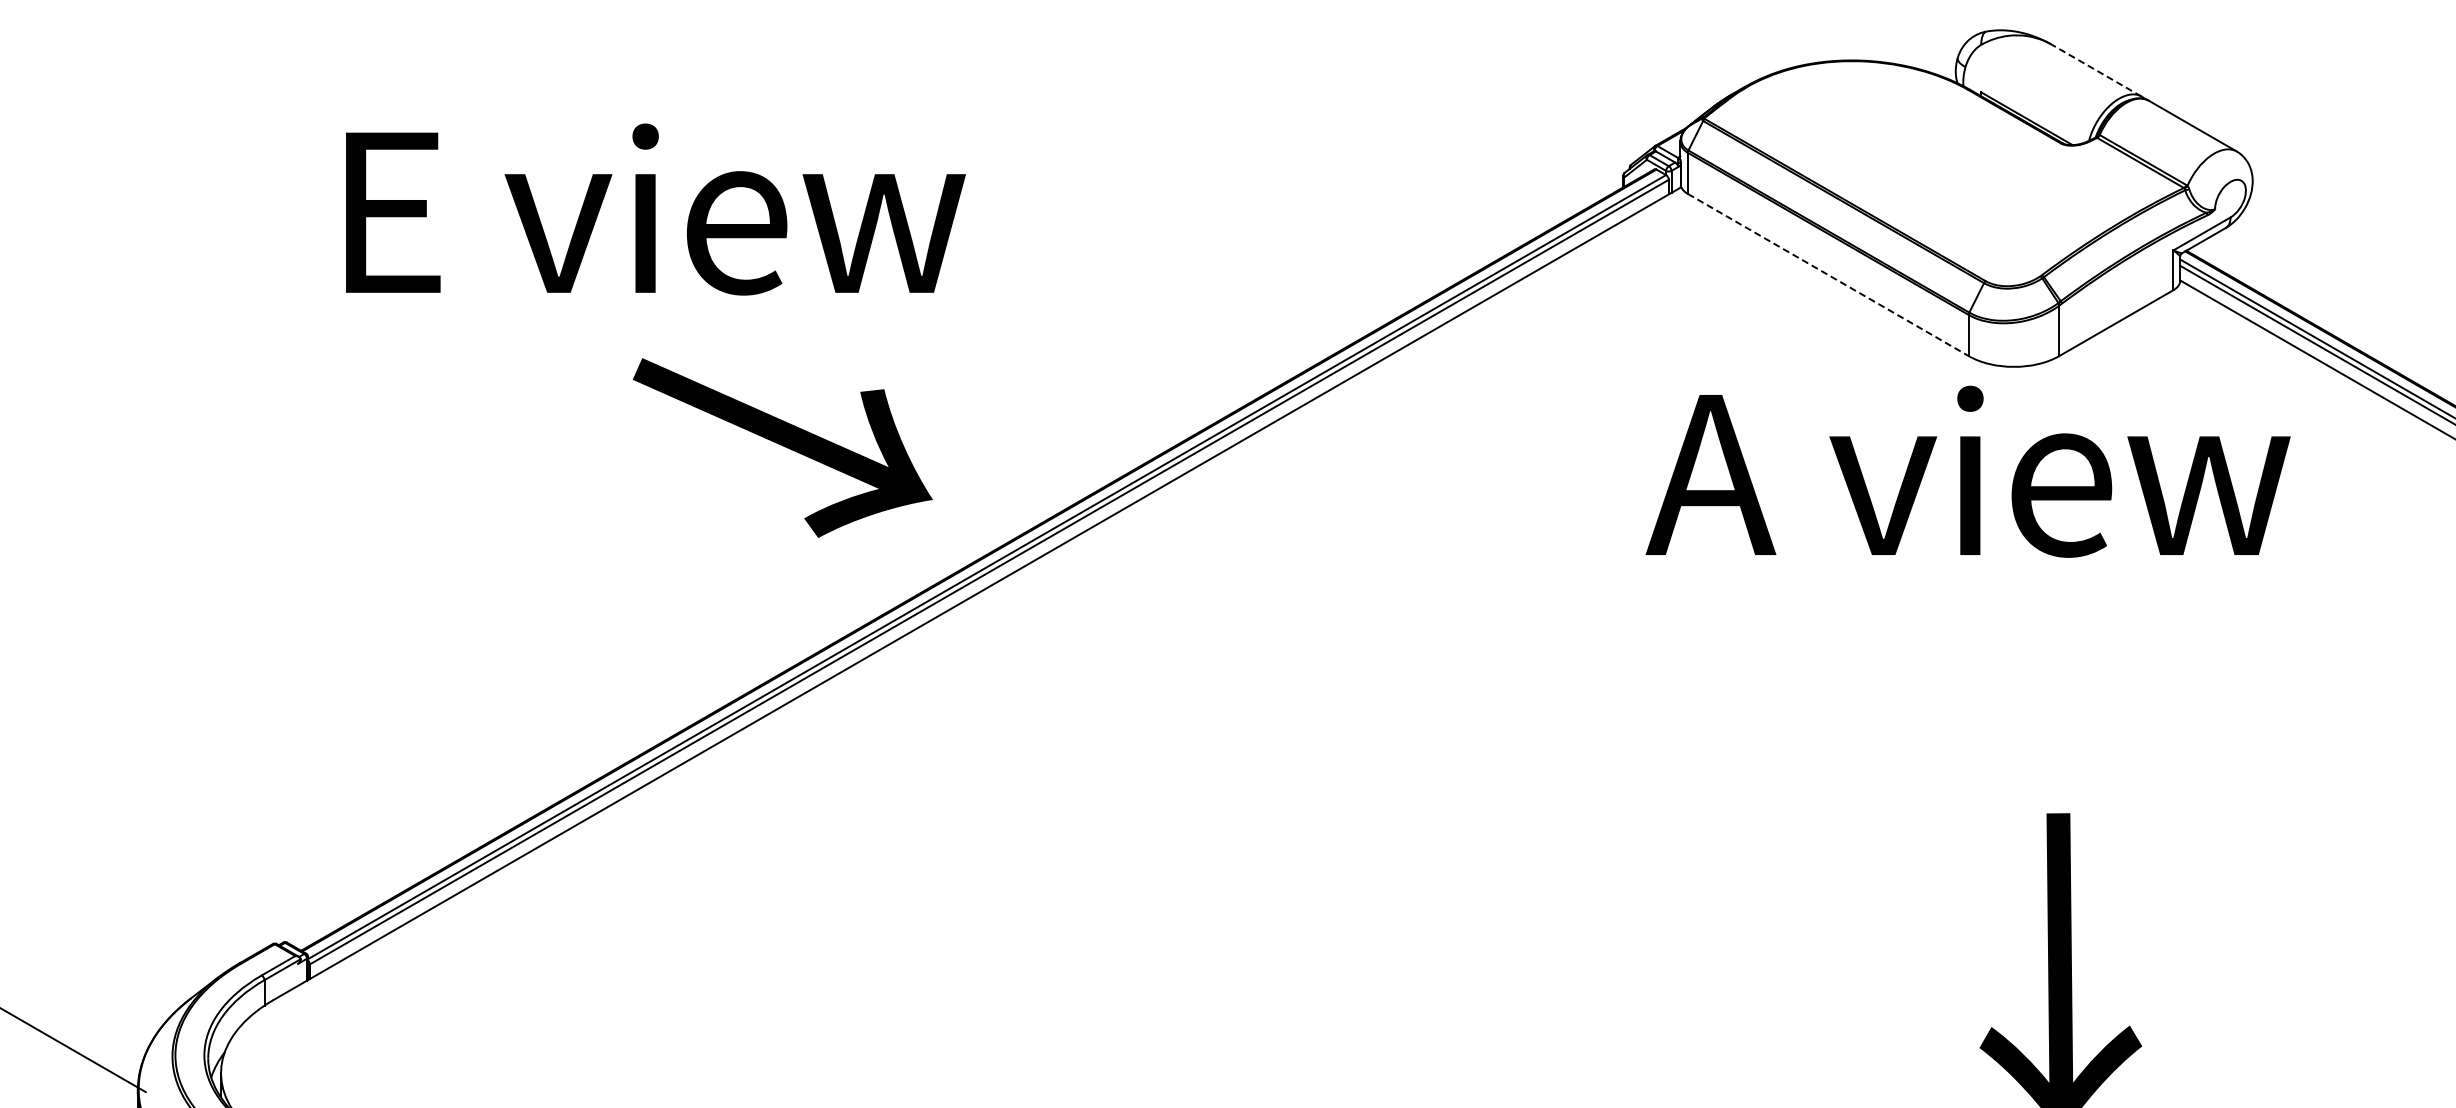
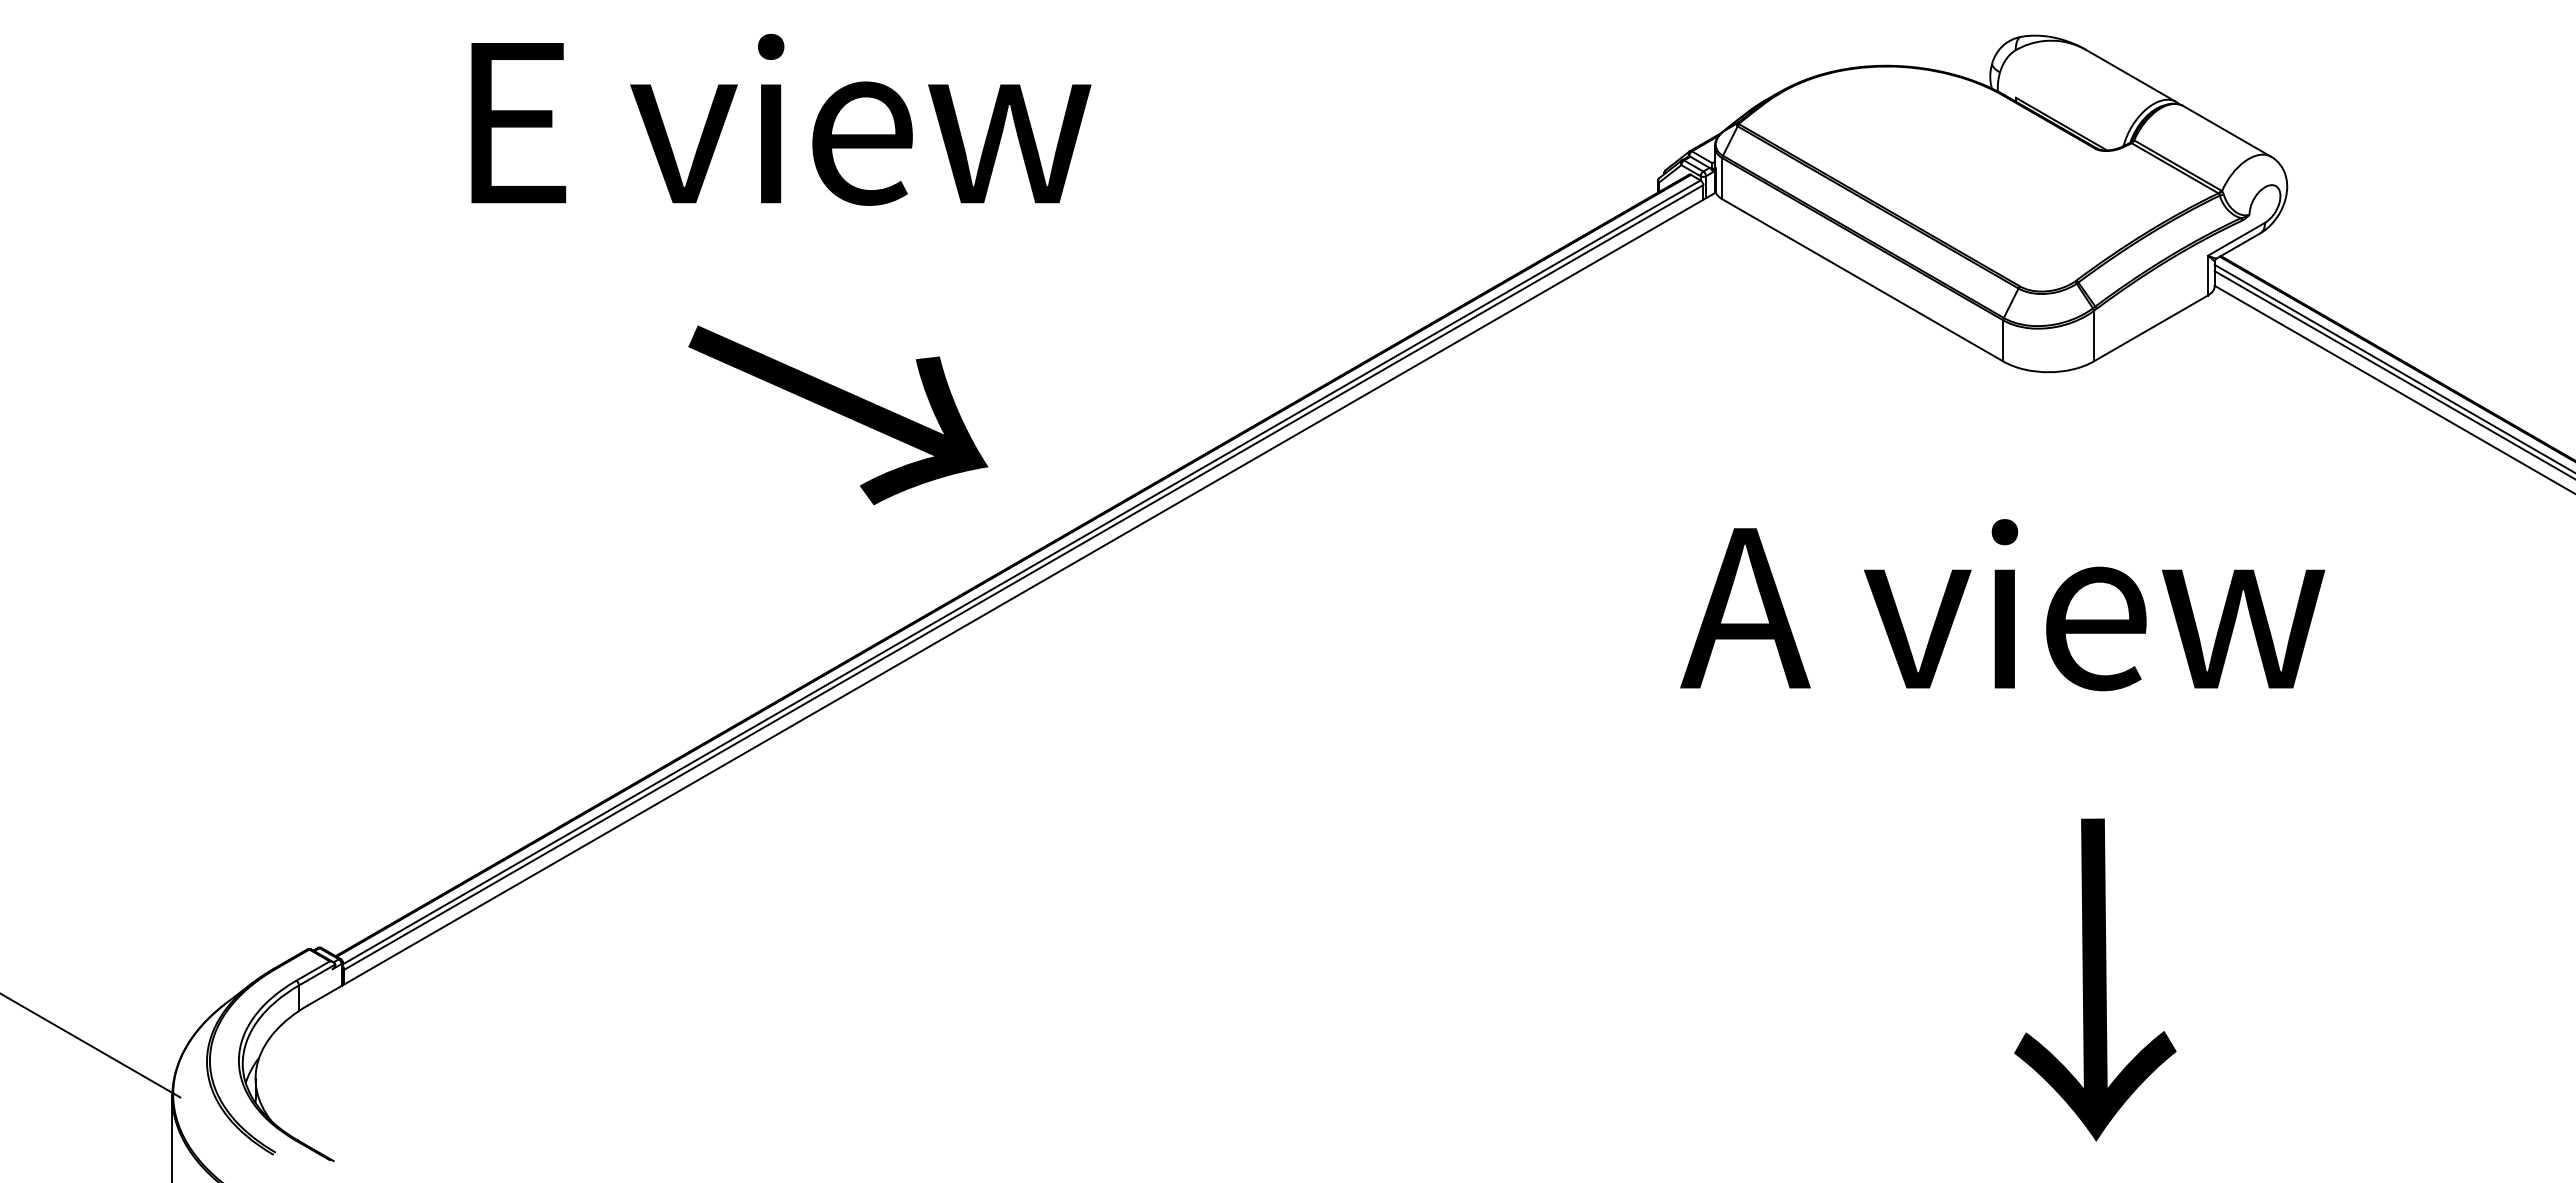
line: (2096, 71) -> (2131, 76), dashed -> solid
text: (655, 209) -> (781, 119), moved
line: (1828, 275) -> (1863, 280), dashed -> solid
text: (782, 448) -> (838, 415), moved
text: (1967, 472) -> (2002, 605), moved

